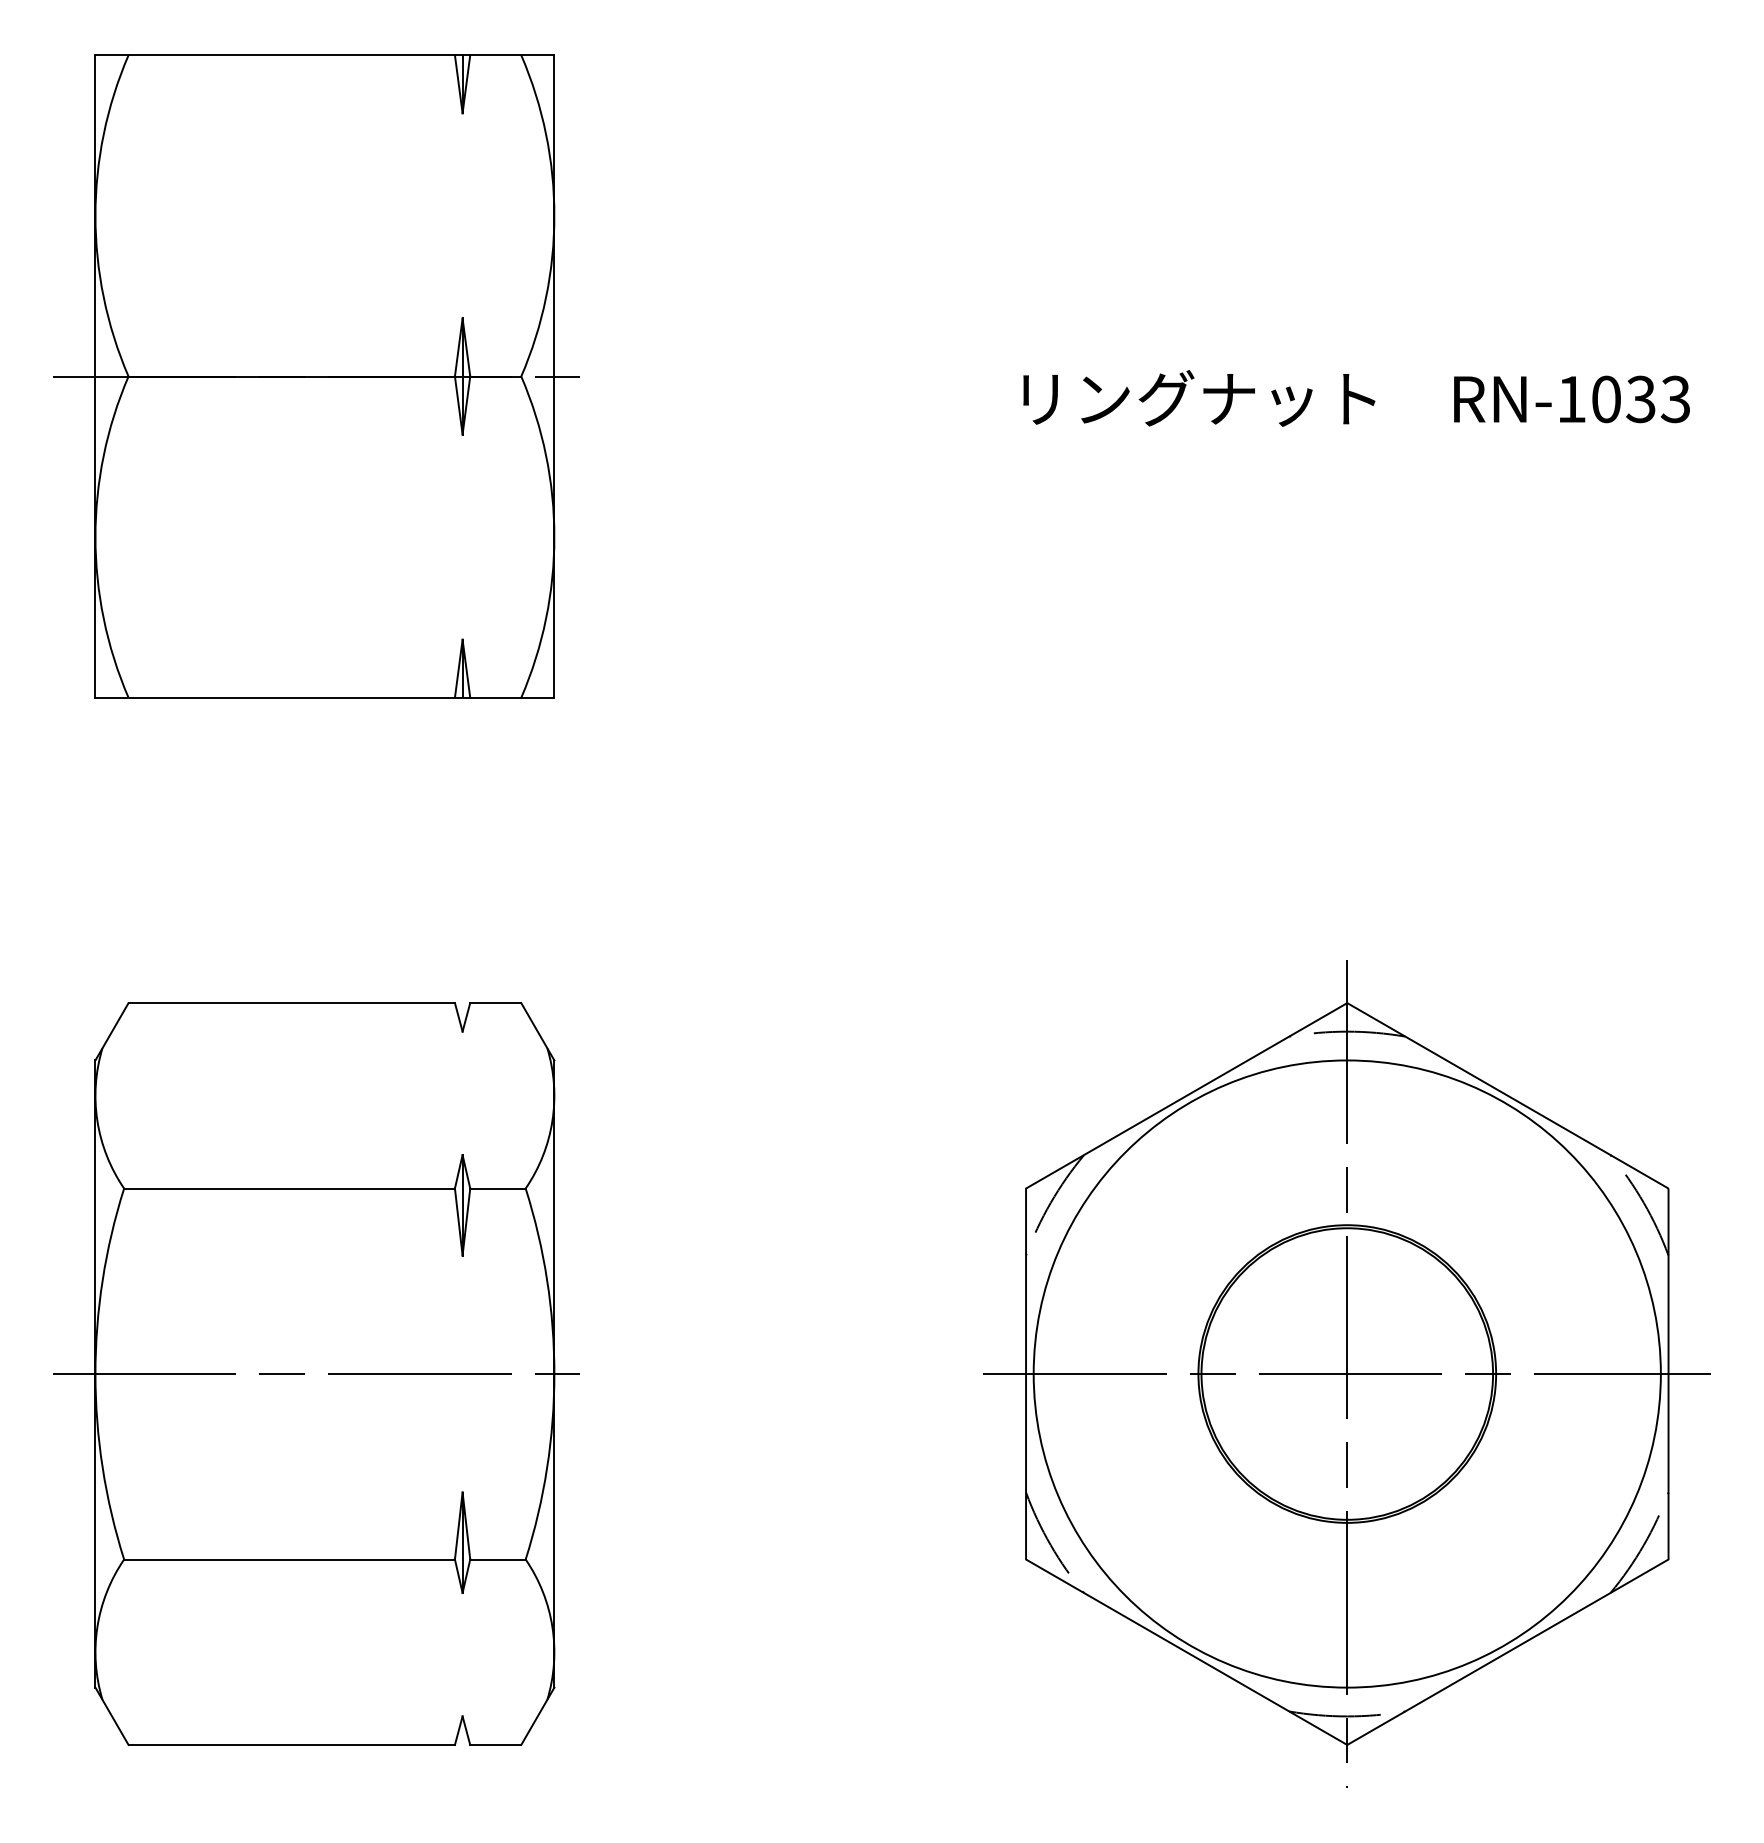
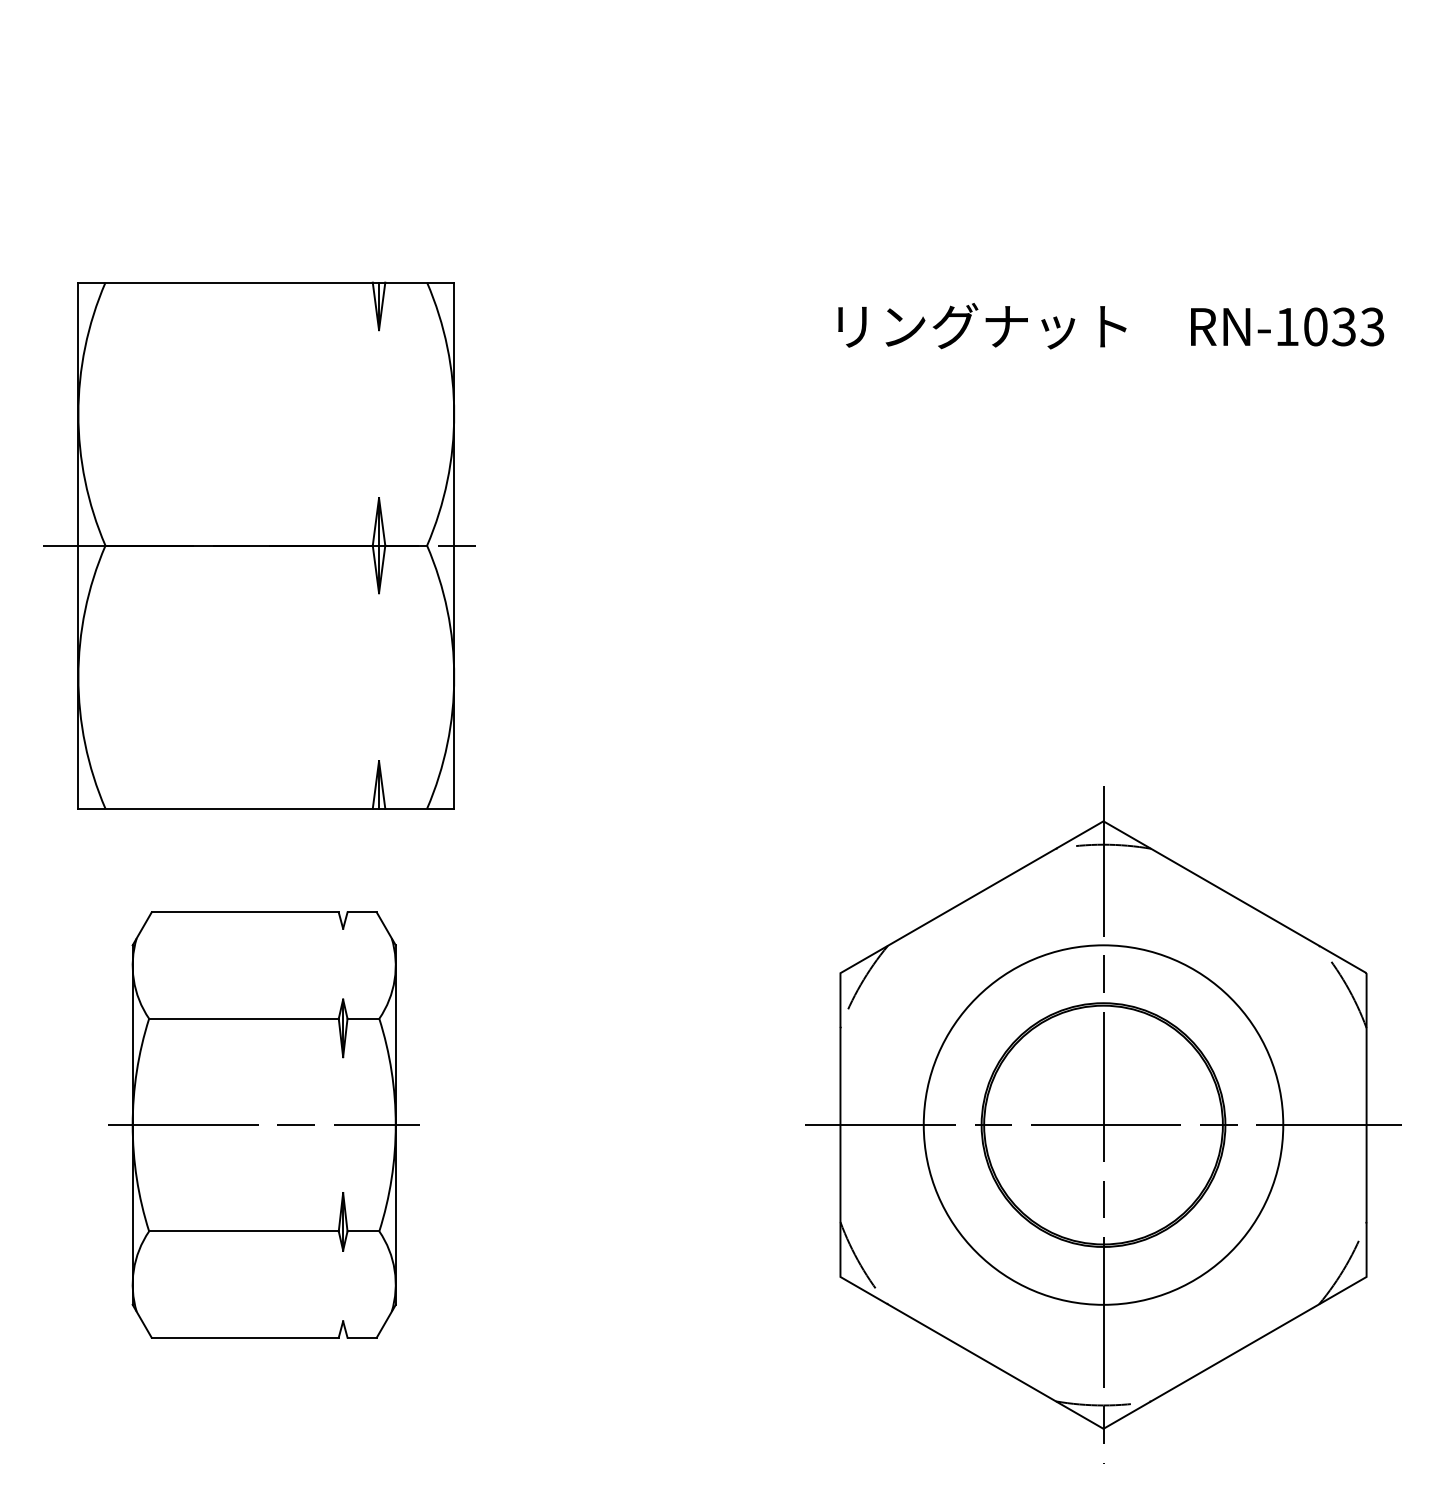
part: (316, 376) -> (259, 545), moved
part: (316, 1373) -> (259, 1124), size x0.7
circle: (1346, 1373) -> (1102, 1124), size x0.7

